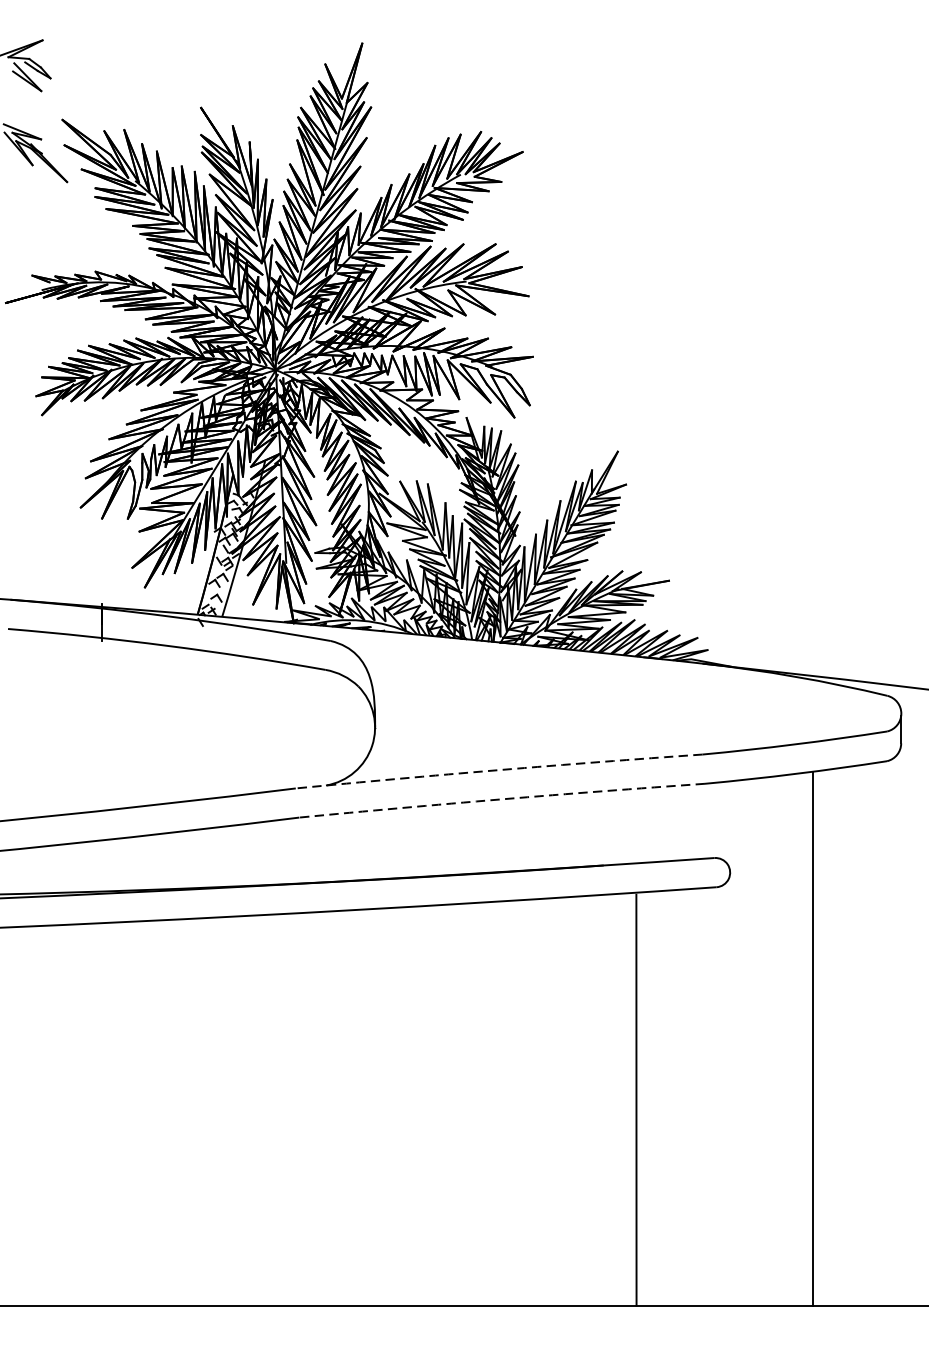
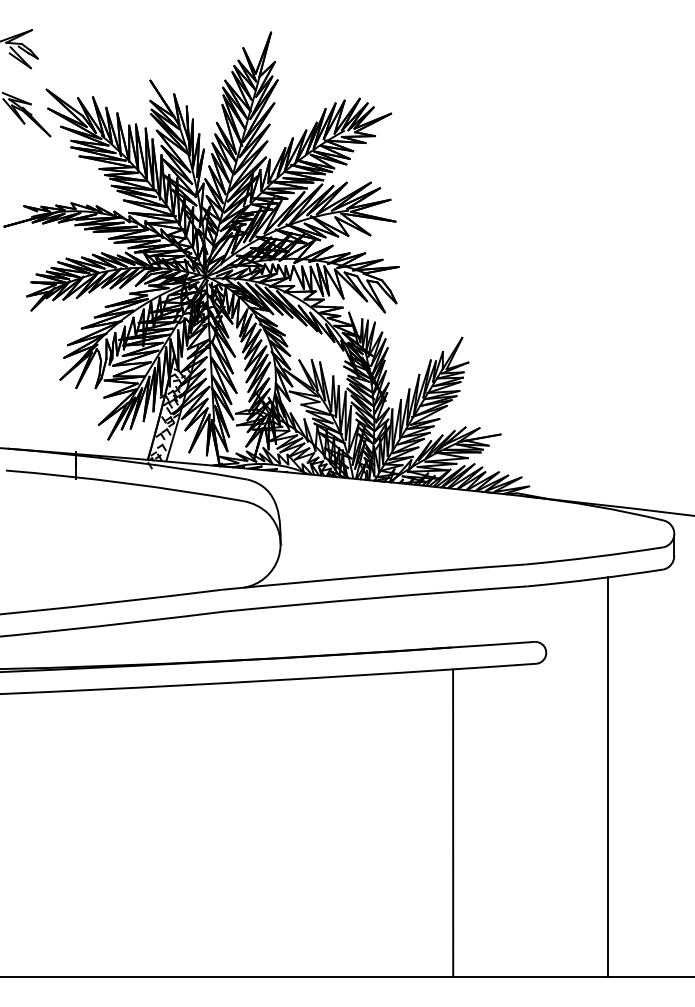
arc: (499, 770) -> (373, 576), dashed -> solid
arc: (501, 799) -> (375, 598), dashed -> solid
line: (636, 1099) -> (453, 822), moved

